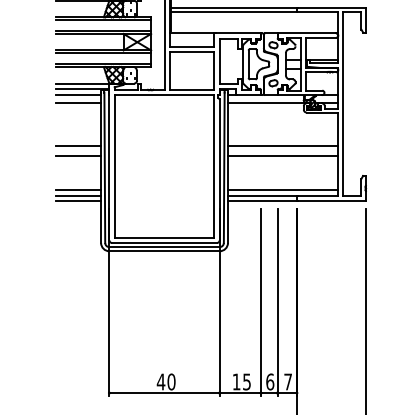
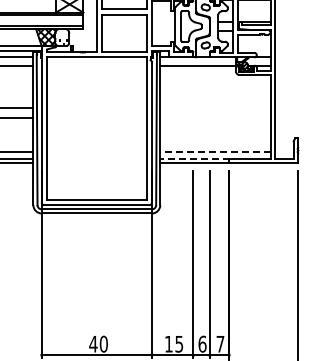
line: (282, 146) -> (214, 108), removed
line: (282, 155) -> (214, 117), removed
line: (282, 190) -> (214, 152), solid -> dashed
line: (262, 196) -> (194, 158), solid -> dashed

